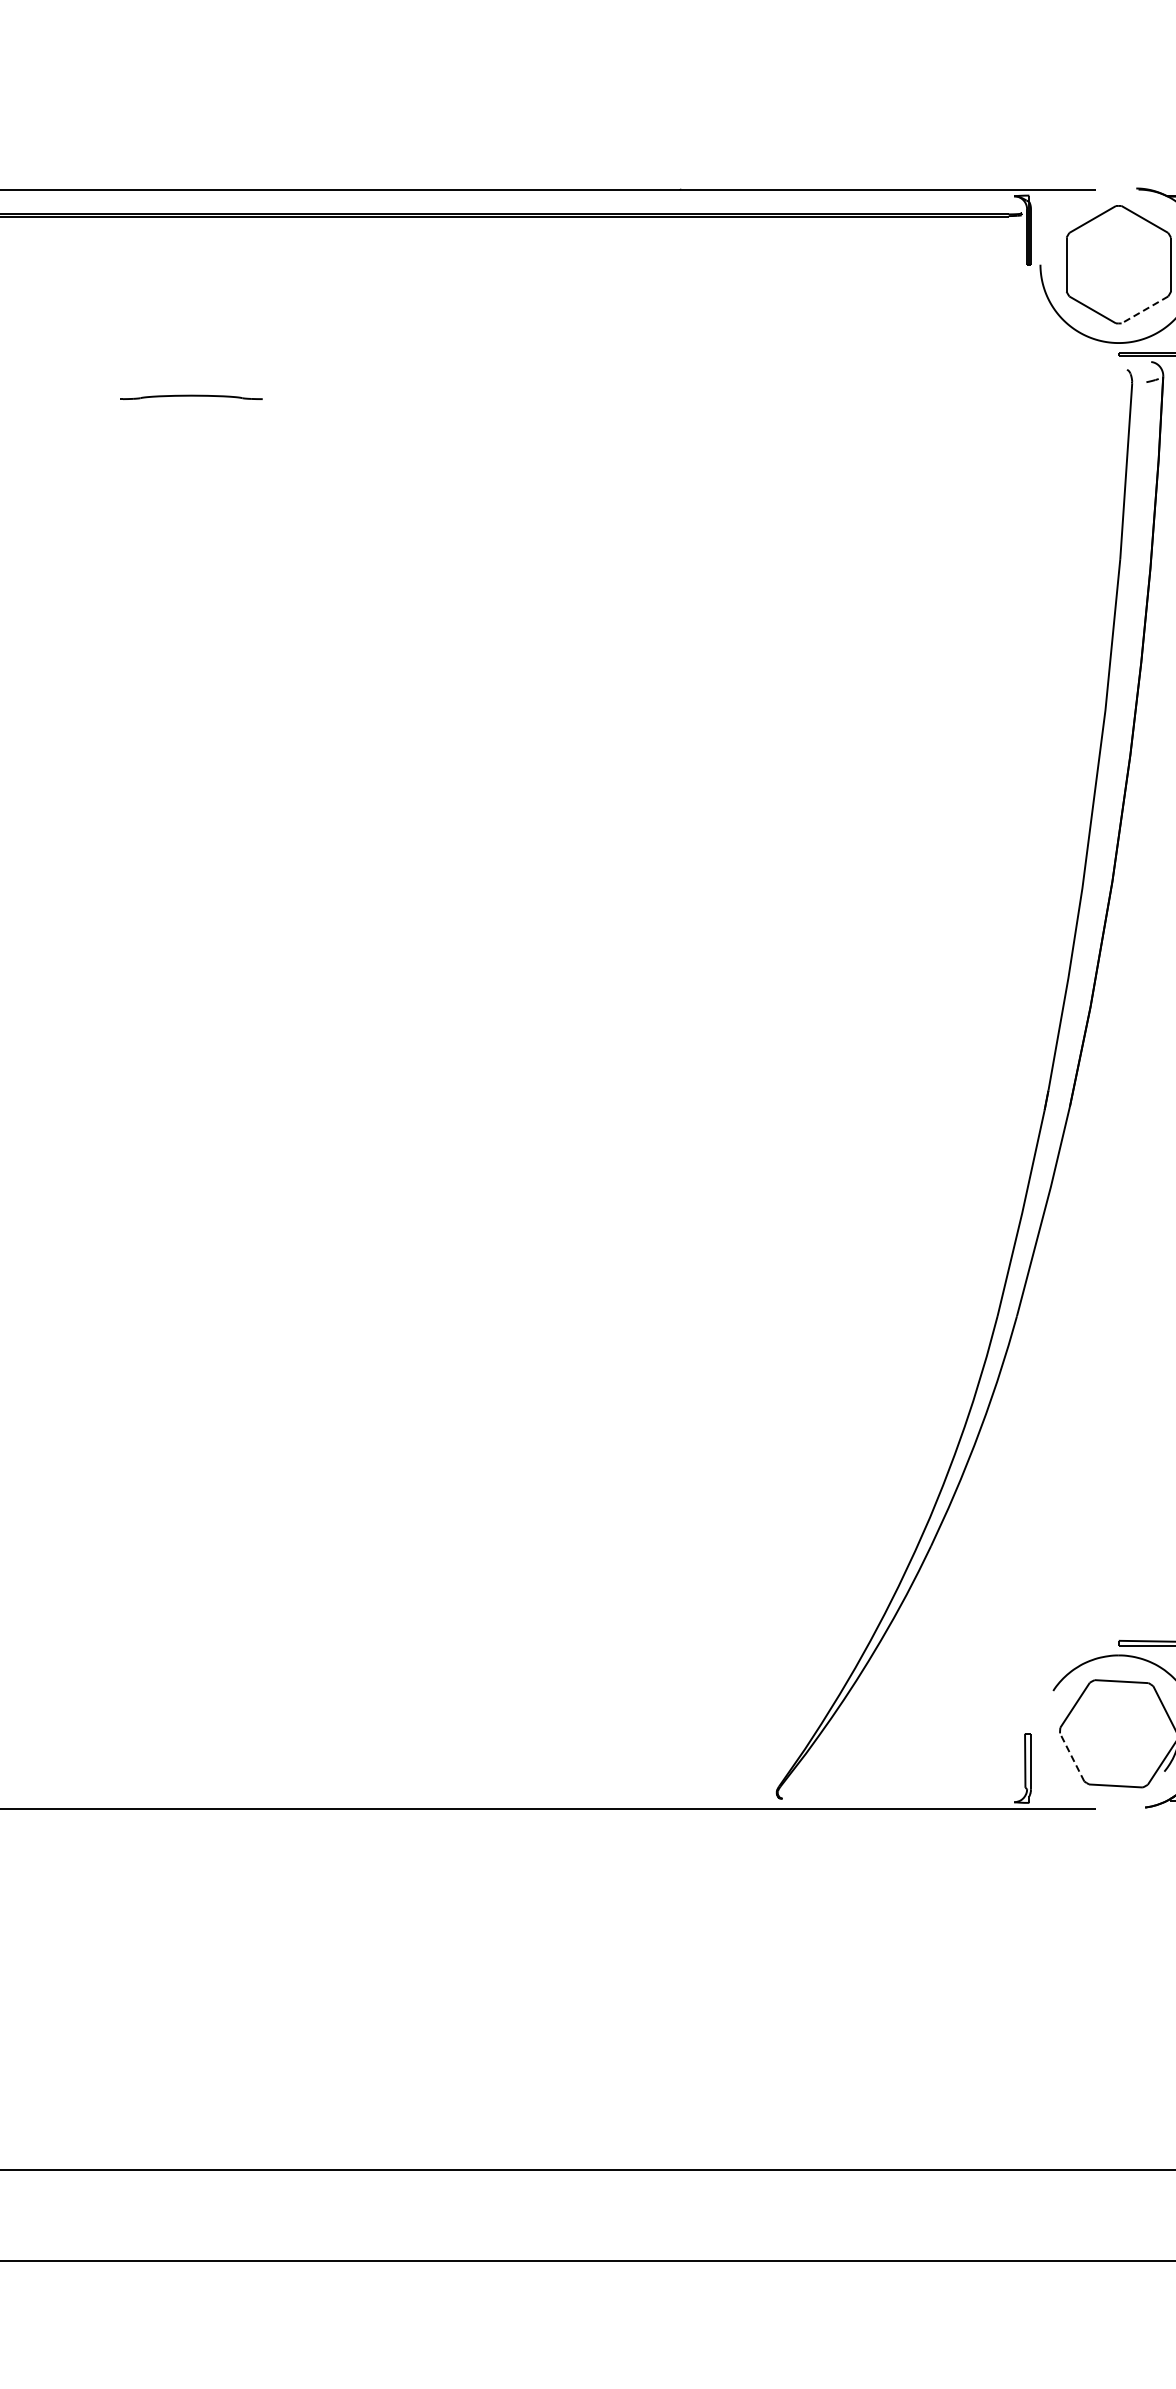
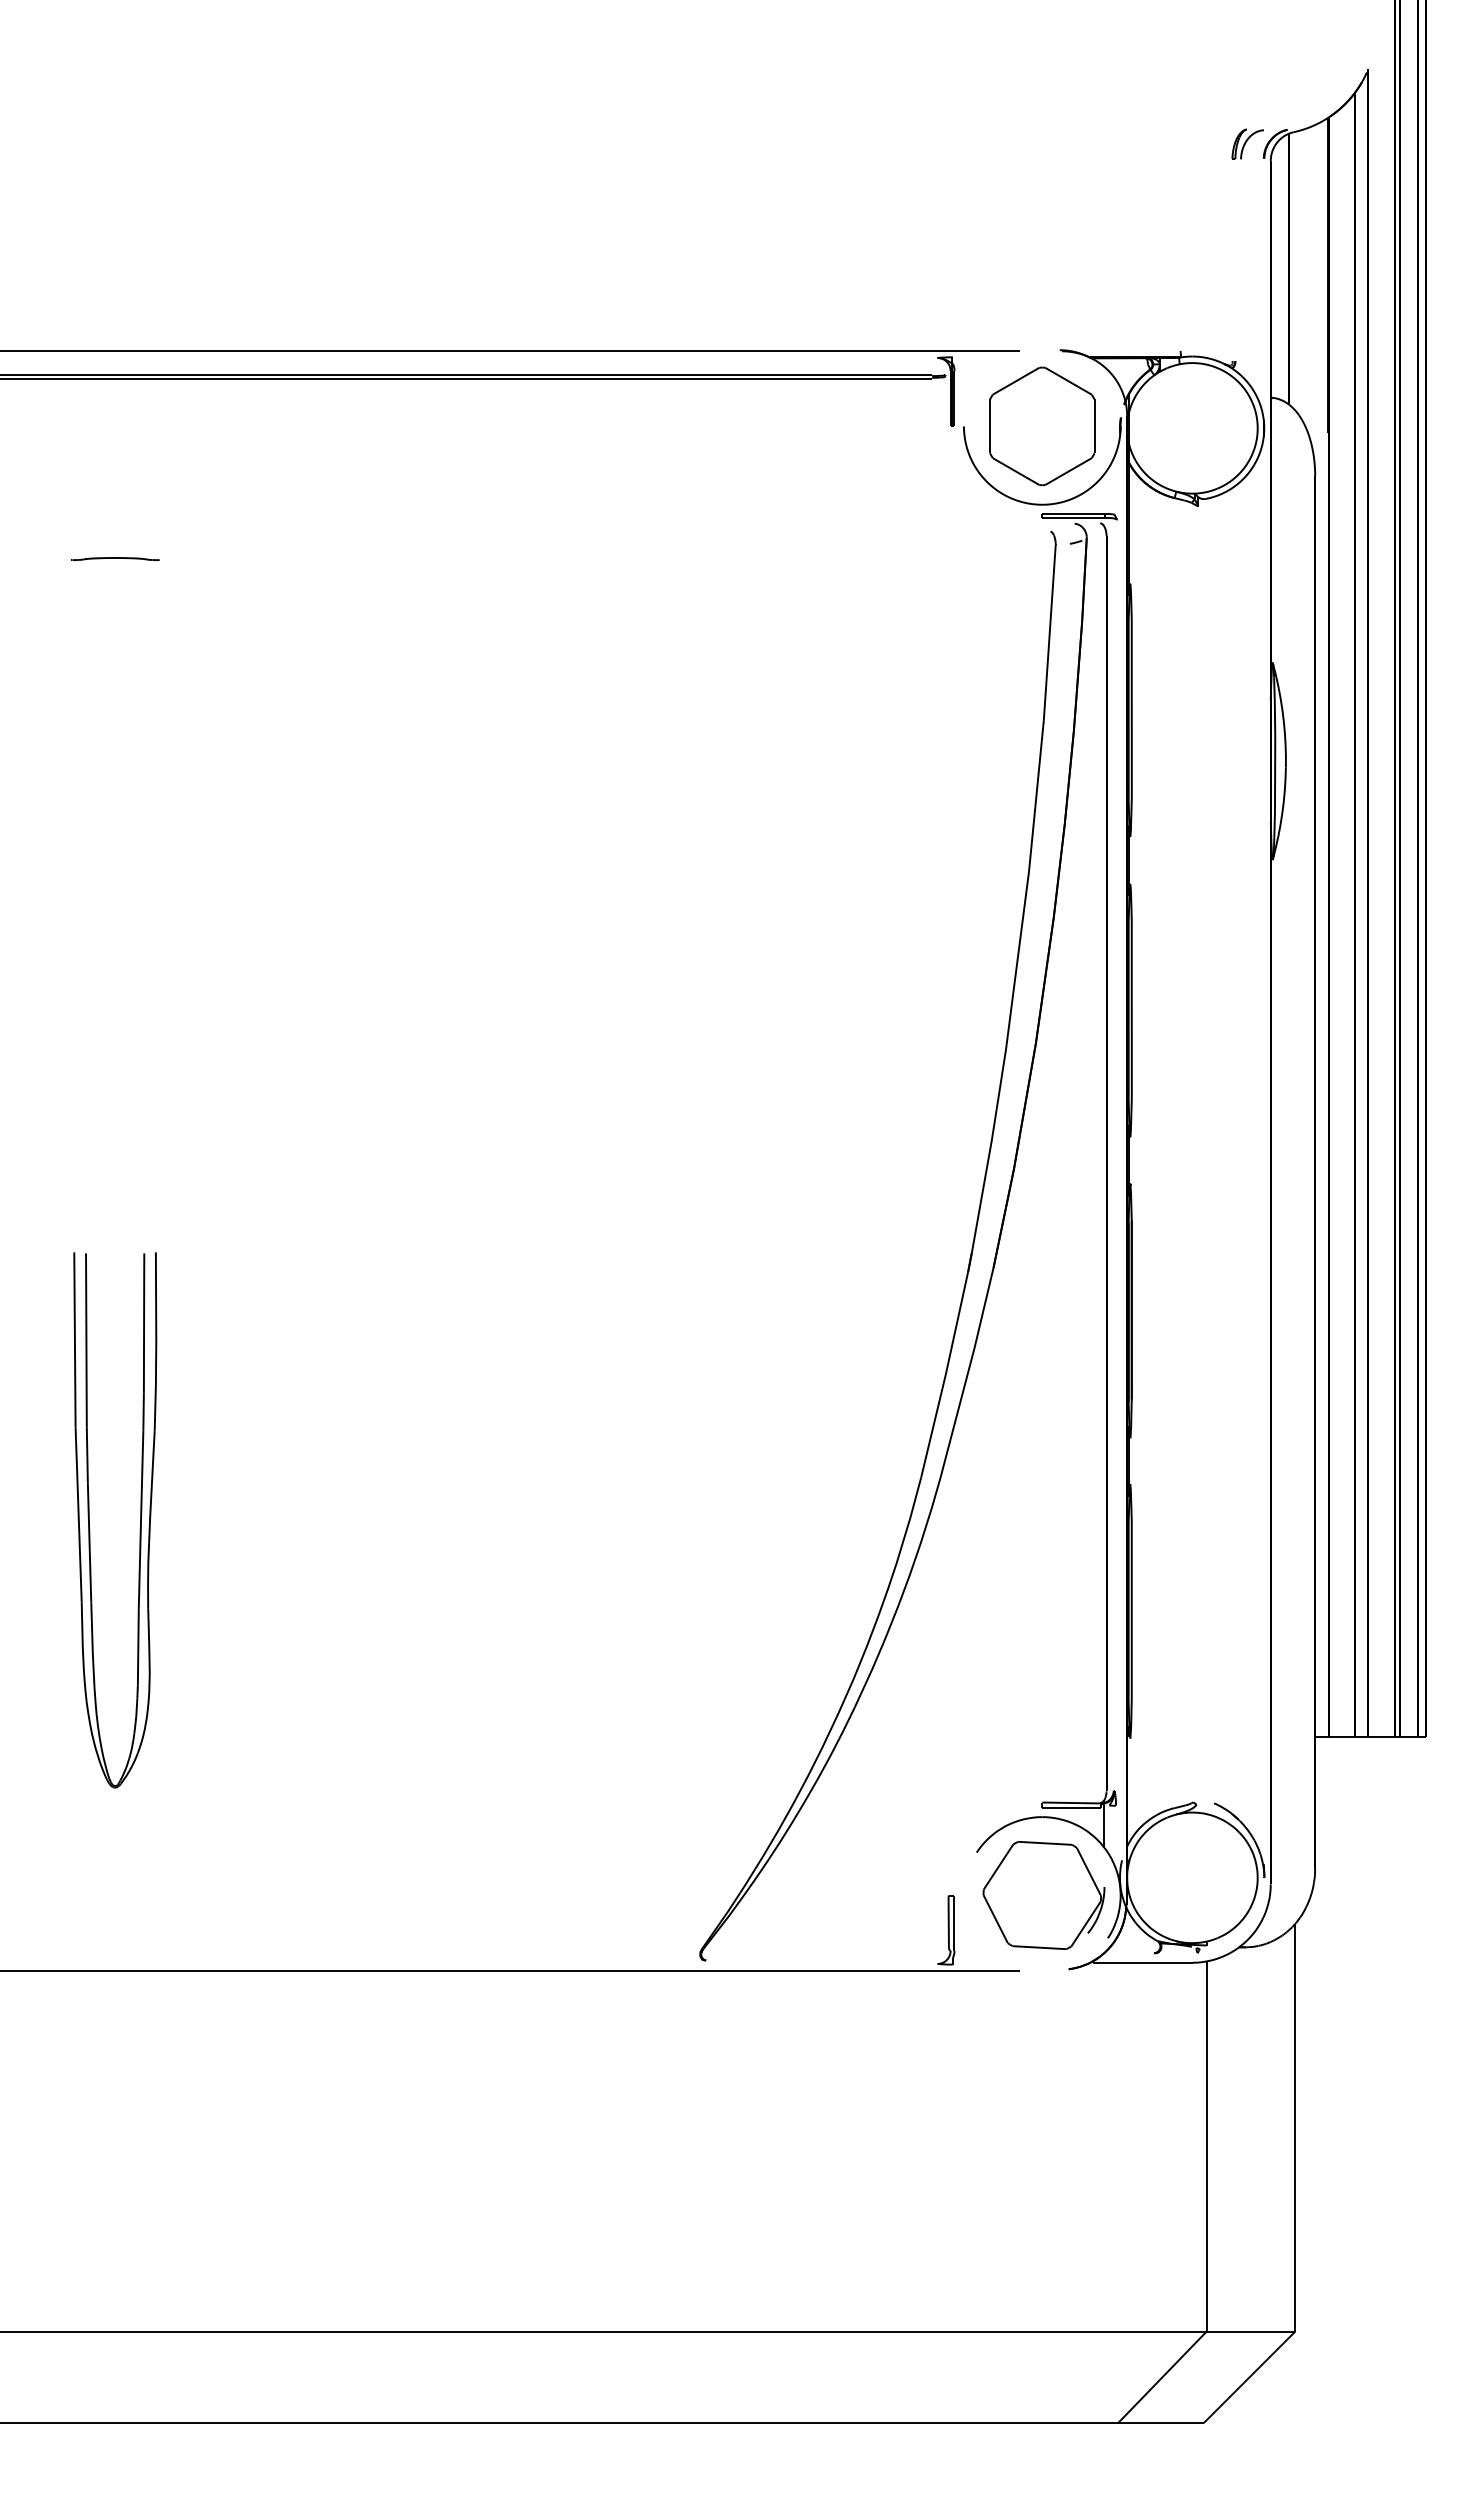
line: (1145, 309) -> (1068, 471), dashed -> solid
part: (192, 396) -> (115, 558), size x0.62
part: (217, 1358) -> (140, 1520), added
line: (1072, 1757) -> (995, 1919), dashed -> solid

